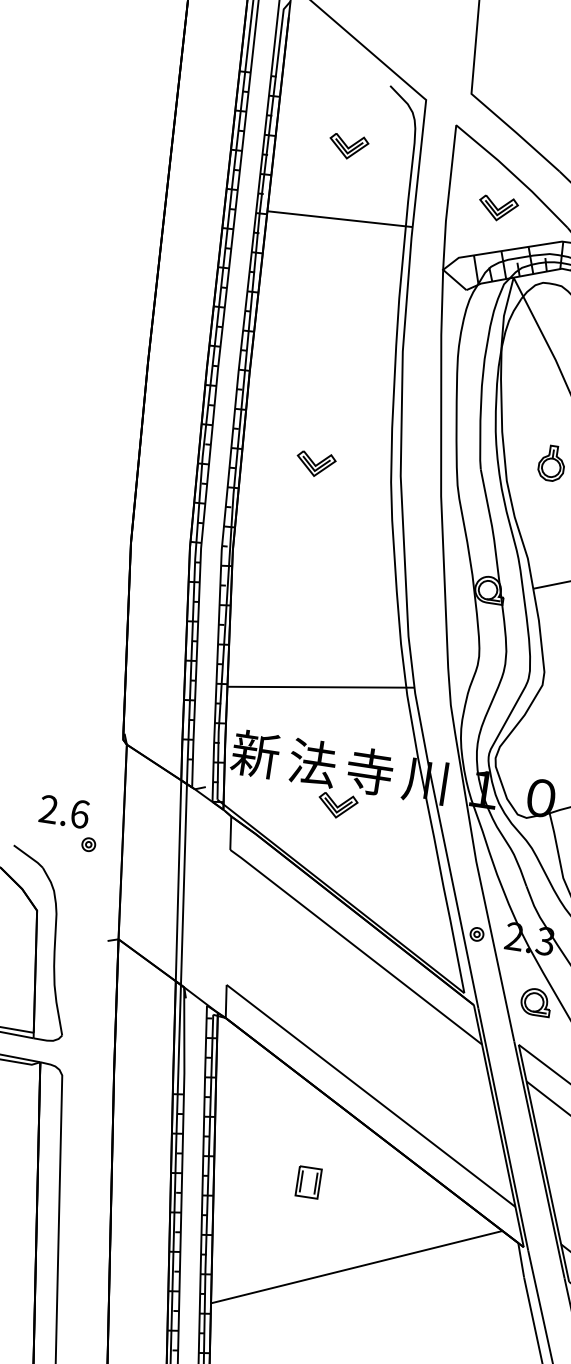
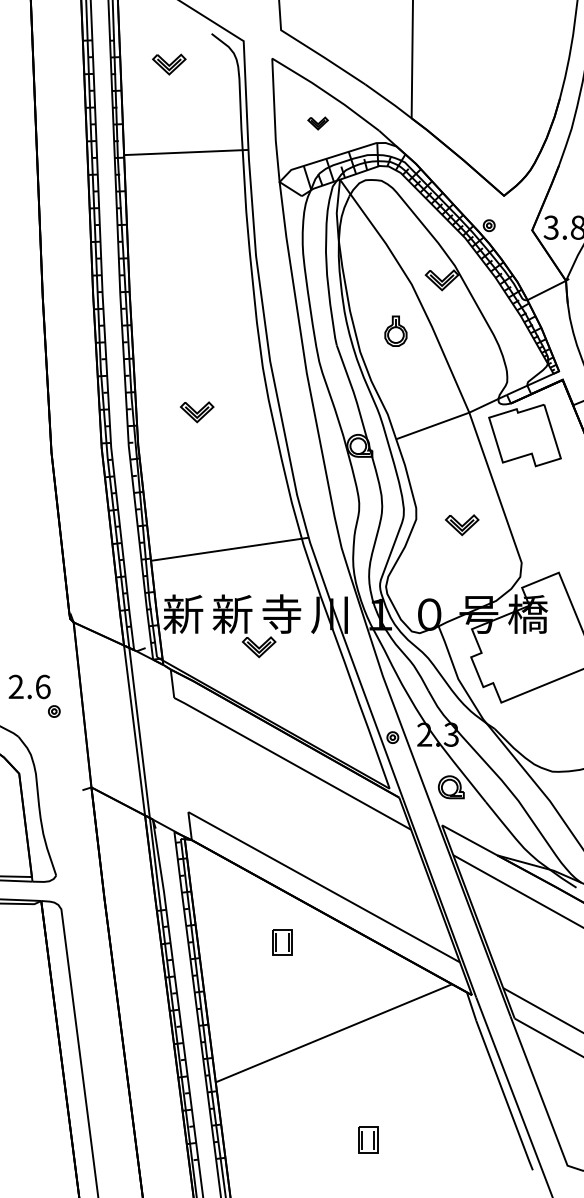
part: (348, 146) -> (169, 64), moved
part: (497, 208) -> (317, 123), size x0.6
part: (316, 464) -> (197, 412), moved
text: (312, 762) -> (232, 613), 法 -> 新
part: (308, 1182) -> (282, 942), moved

